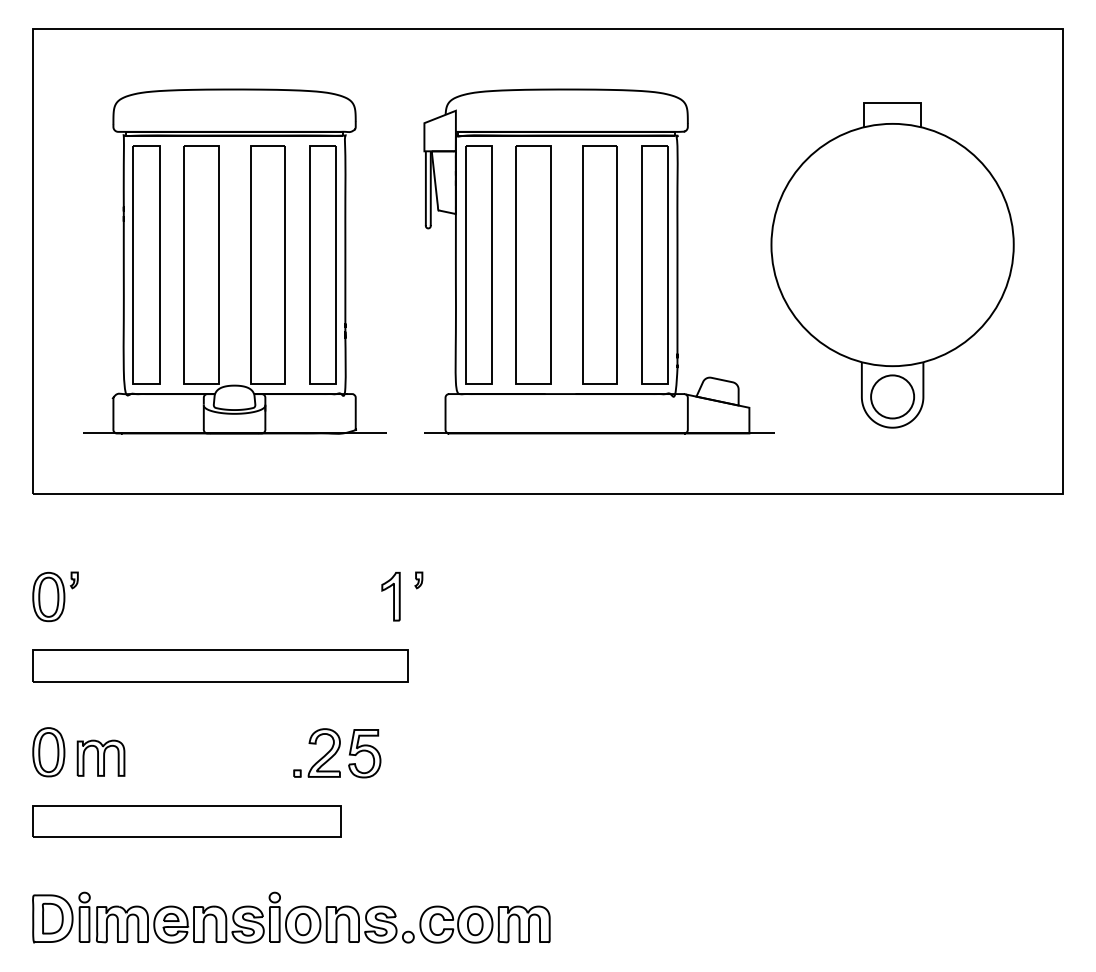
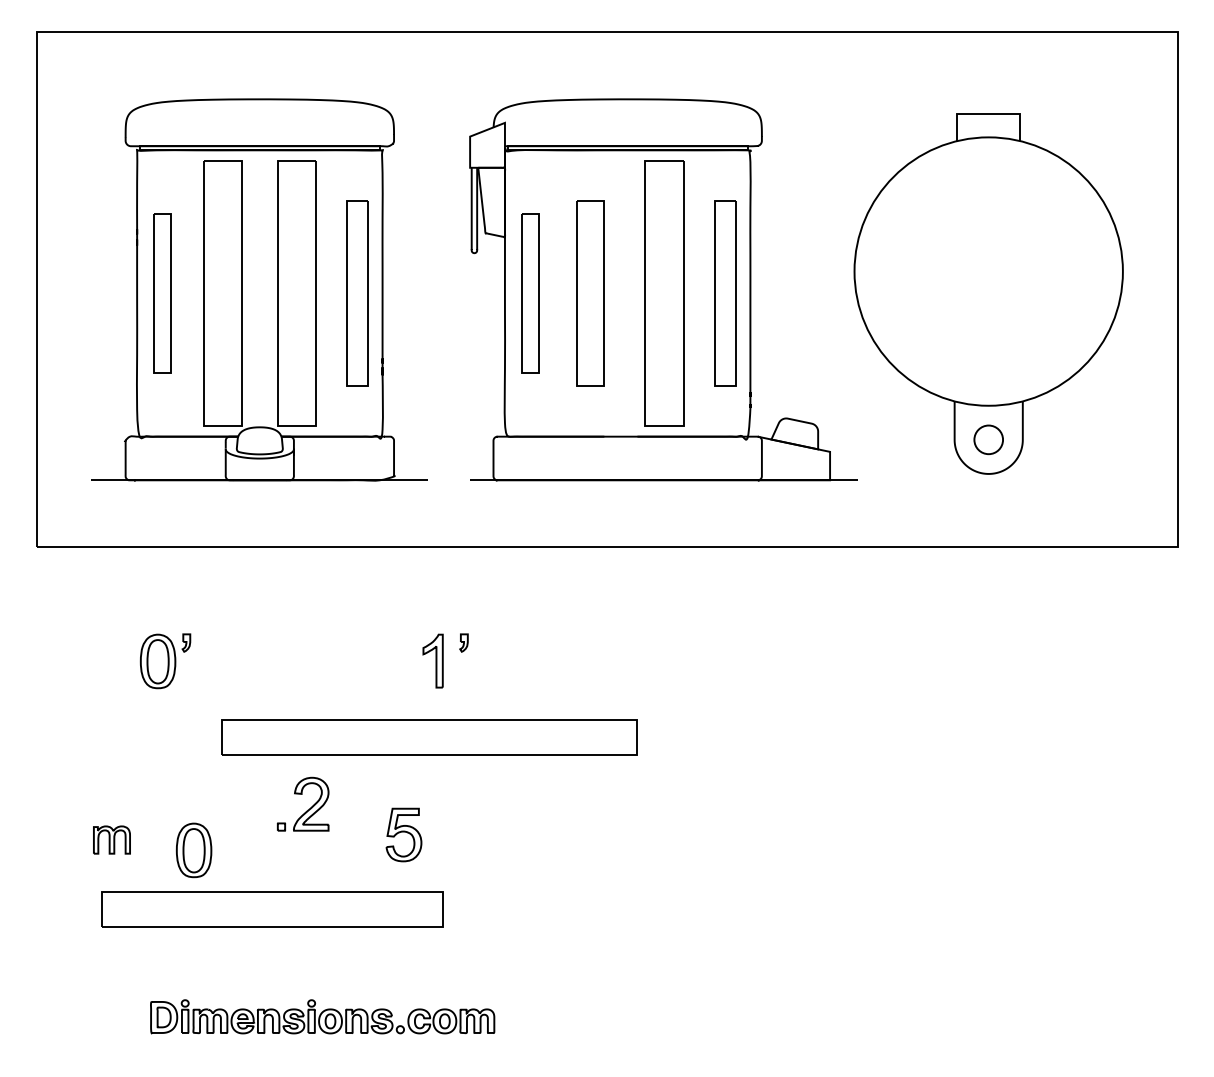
part: (146, 264) -> (162, 293), size x0.6
part: (322, 264) -> (357, 293), size x0.7
part: (478, 264) -> (530, 293), size x0.6
part: (533, 264) -> (590, 293), size x0.7
part: (654, 264) -> (725, 293), size x0.7
circle: (892, 396) -> (988, 439), size x0.6
part: (55, 597) -> (165, 661), moved
part: (220, 665) -> (429, 737), moved
part: (48, 752) -> (193, 850), moved
part: (100, 757) -> (111, 839), size x0.7
part: (320, 758) -> (306, 810), moved
part: (187, 820) -> (272, 909), moved
part: (291, 917) -> (322, 1016), size x0.6

